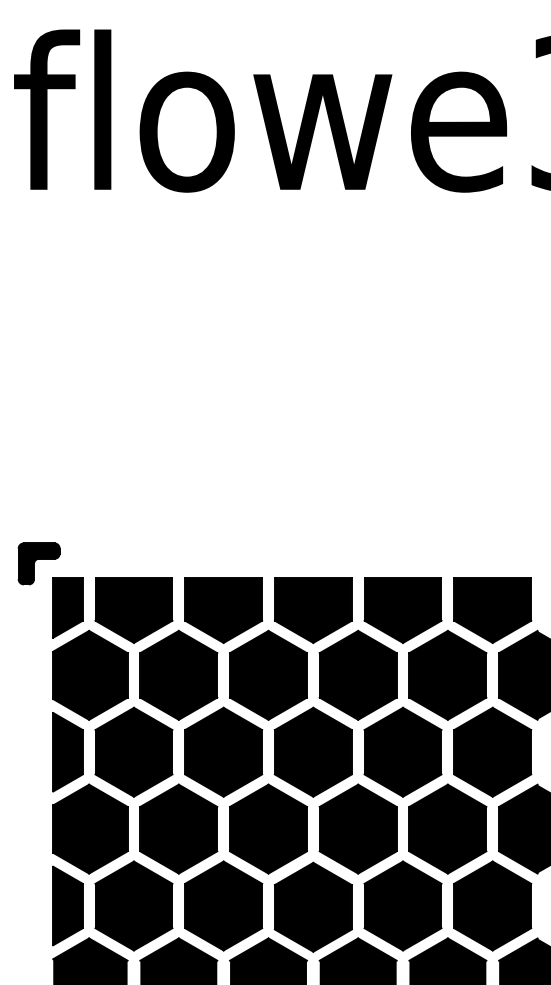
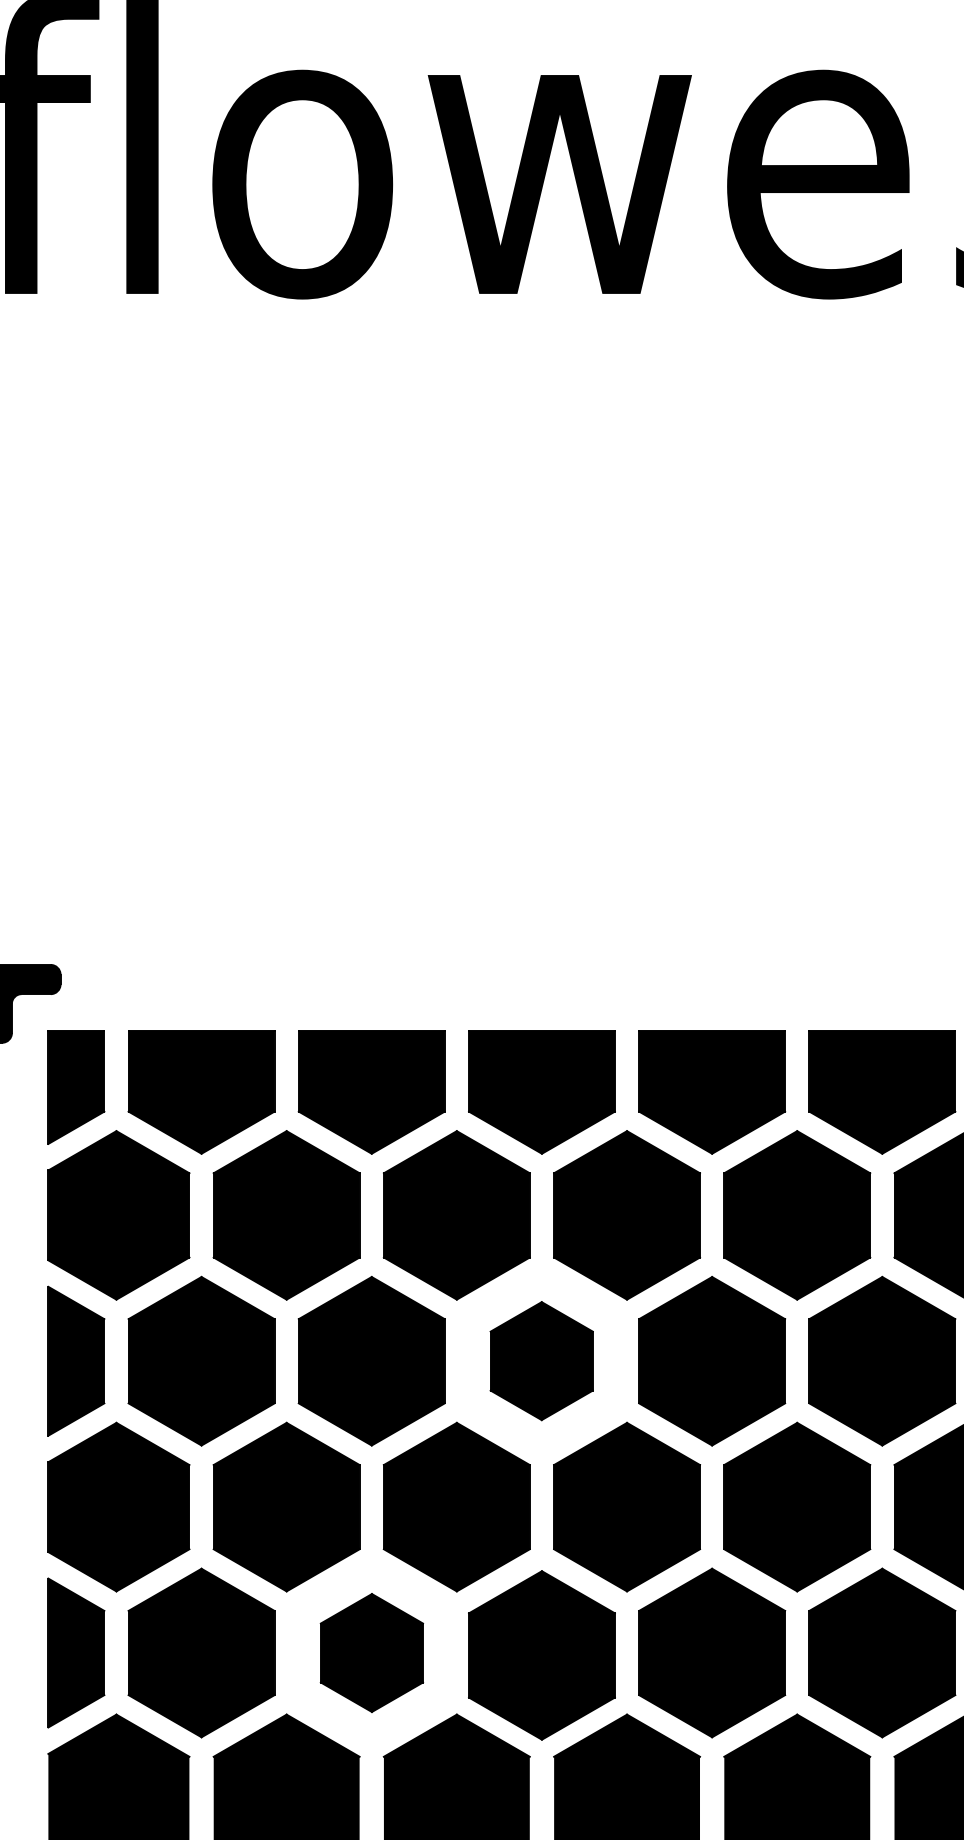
part: (312, 751) -> (540, 1359), size x0.7
part: (223, 905) -> (371, 1652), size x0.7

